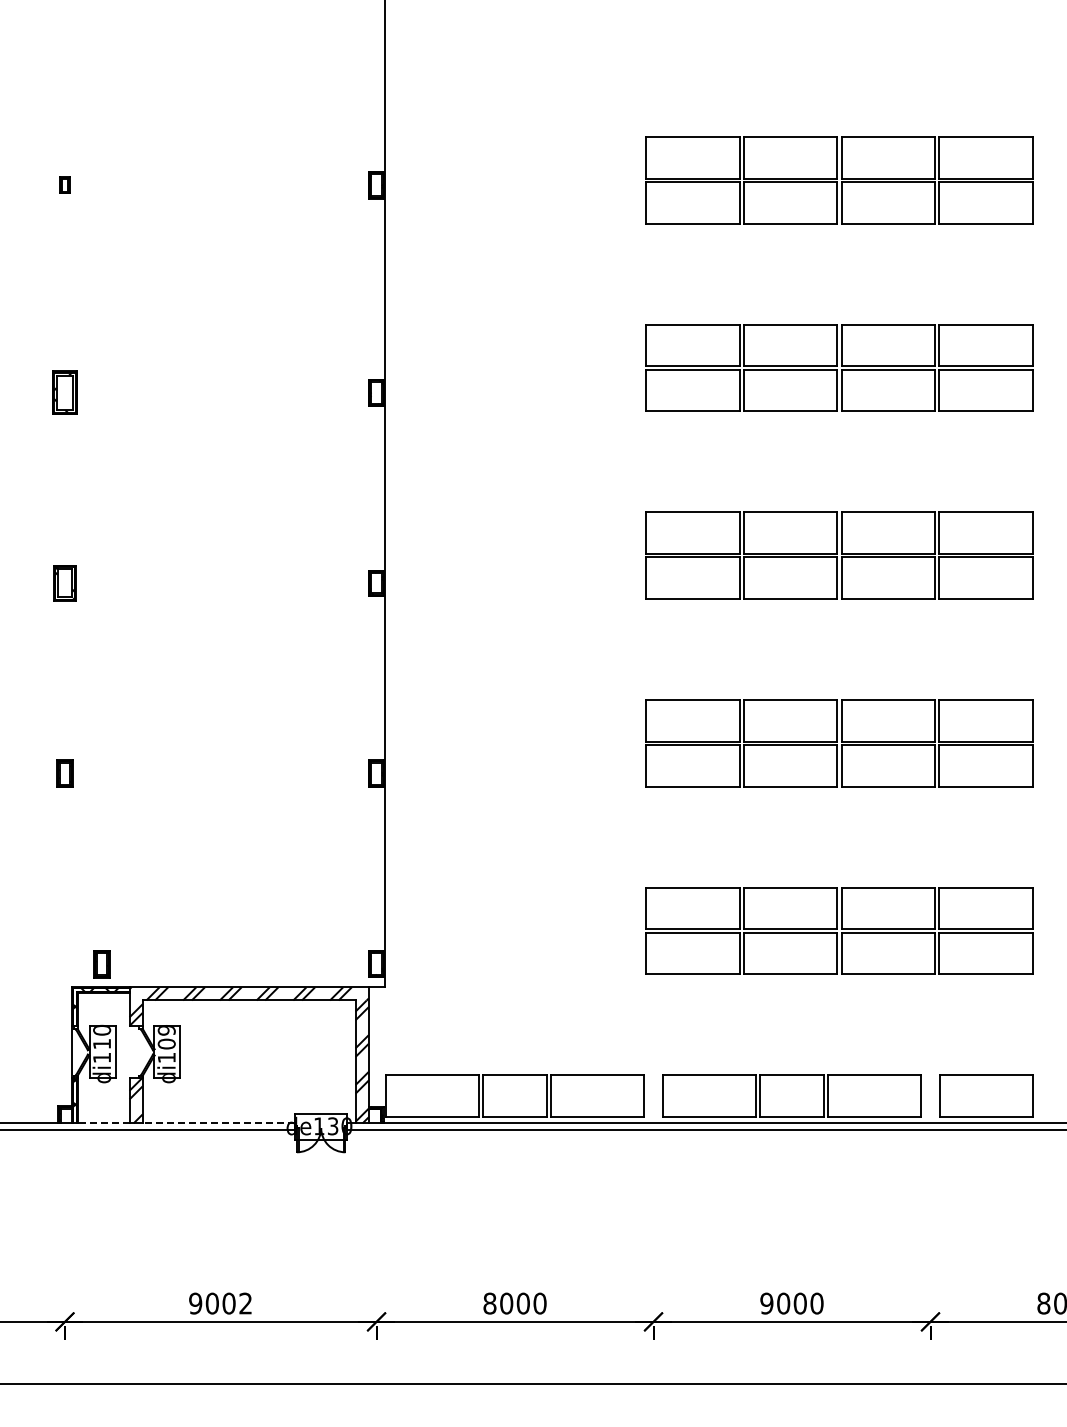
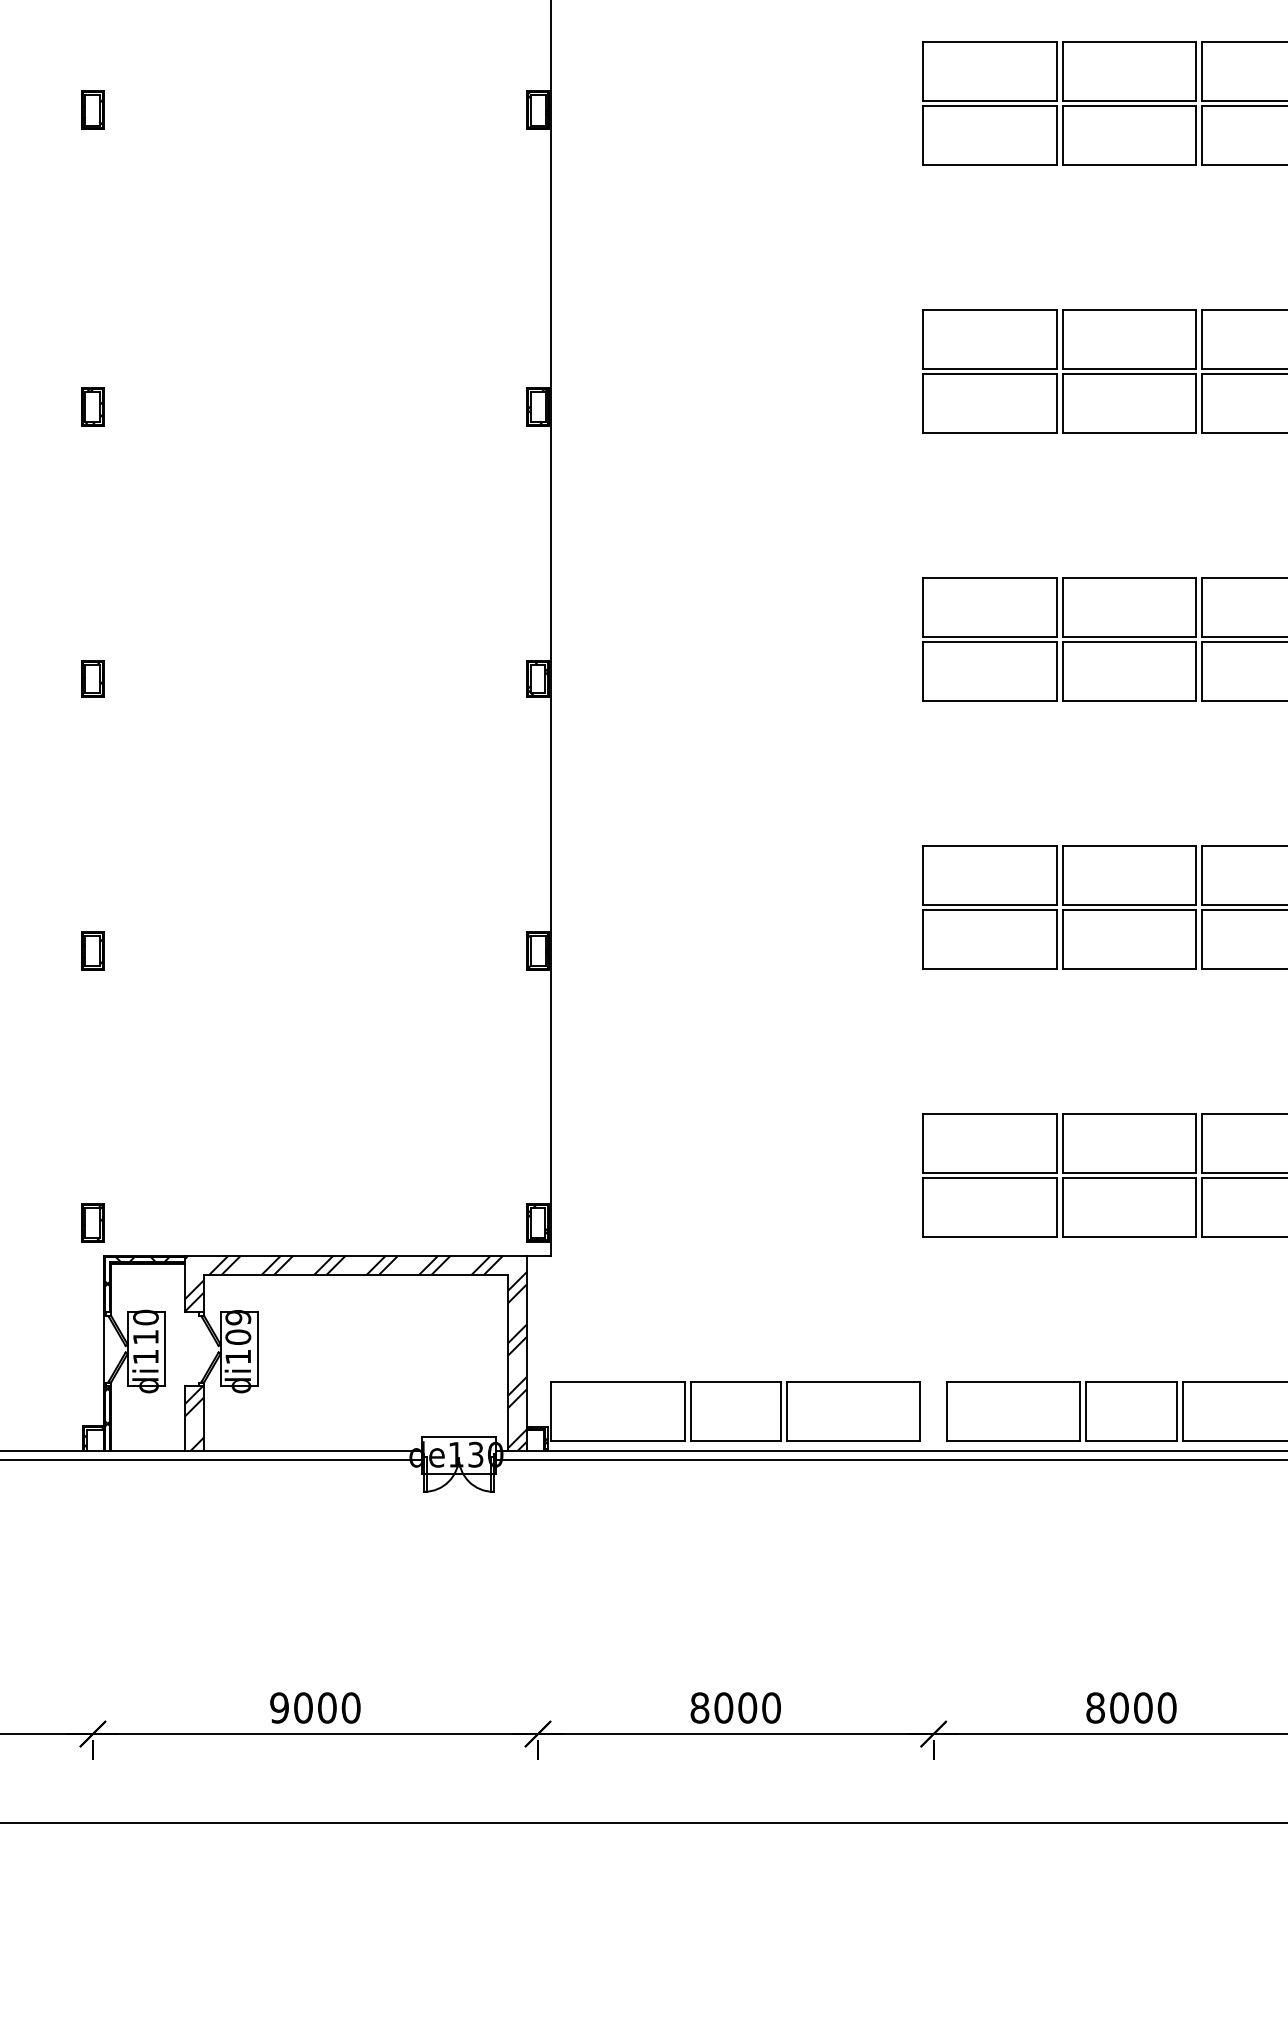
part: (64, 185) -> (92, 110), size x1.67
part: (64, 392) -> (92, 406), size x0.62
part: (64, 583) -> (92, 679), size x0.71
part: (101, 964) -> (92, 1223), moved
line: (103, 1123) -> (147, 1450), dashed -> solid
line: (218, 1123) -> (312, 1450), dashed -> solid
text: (245, 1303) -> (350, 1707), 9002 -> 9000
text: (766, 1303) -> (1095, 1707), 9000 -> 8000

